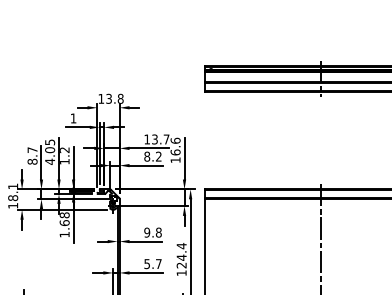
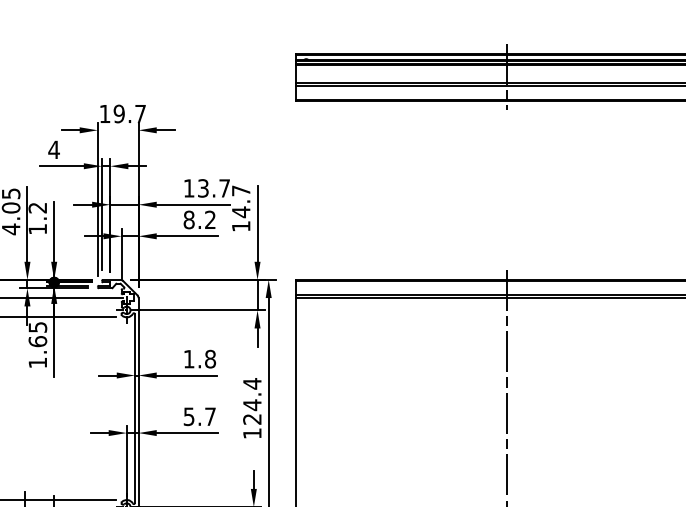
text: (114, 98) -> (129, 113), 13.8 -> 19.7
text: (73, 118) -> (54, 149), 1 -> 4
text: (175, 146) -> (240, 201), 16.6 -> 14.7
text: (64, 215) -> (37, 327), 1.68 -> 1.65
text: (147, 232) -> (189, 358), 9.8 -> 1.8

